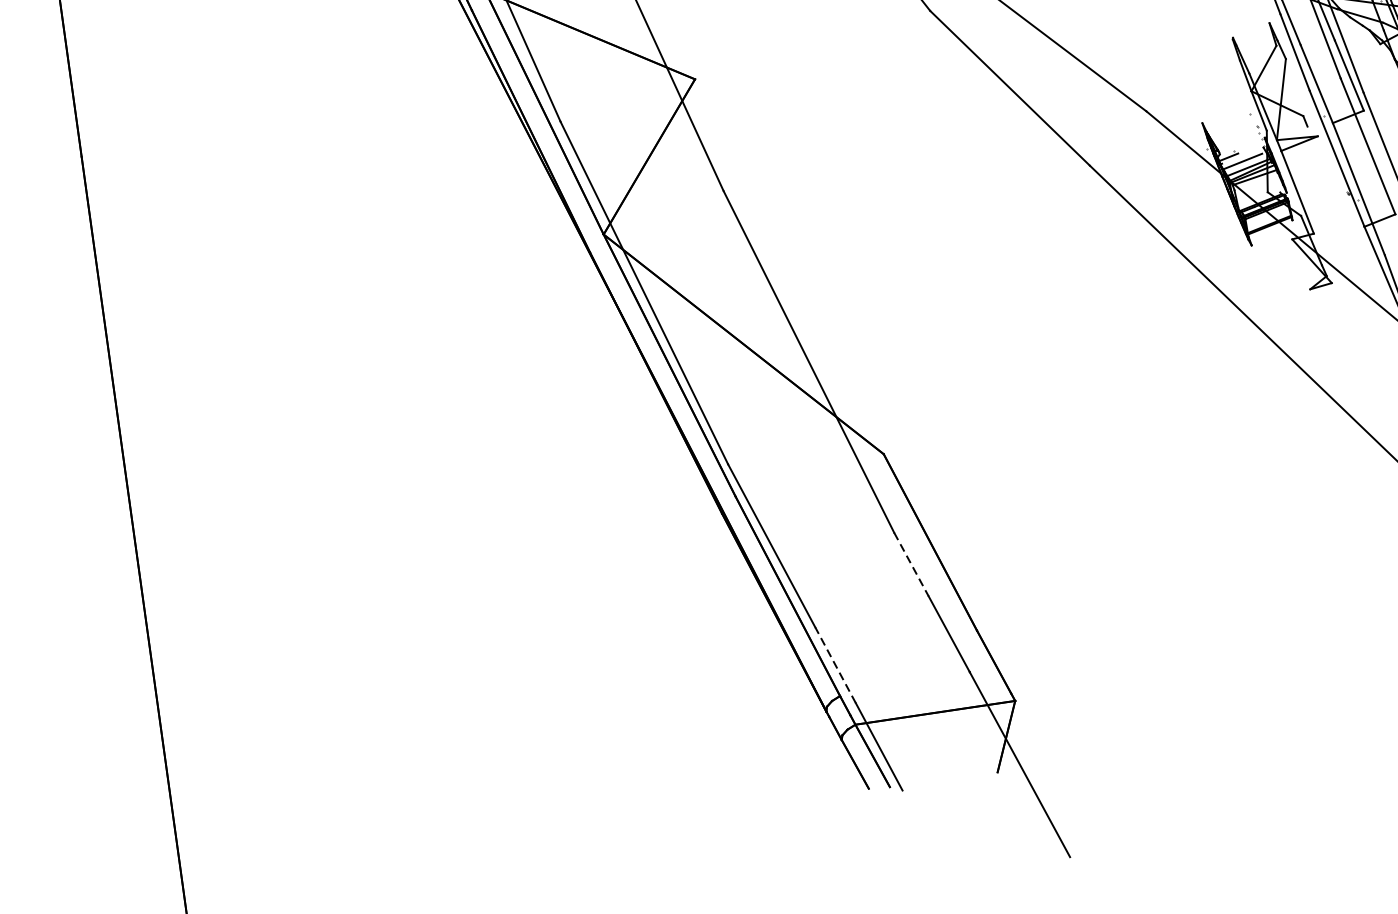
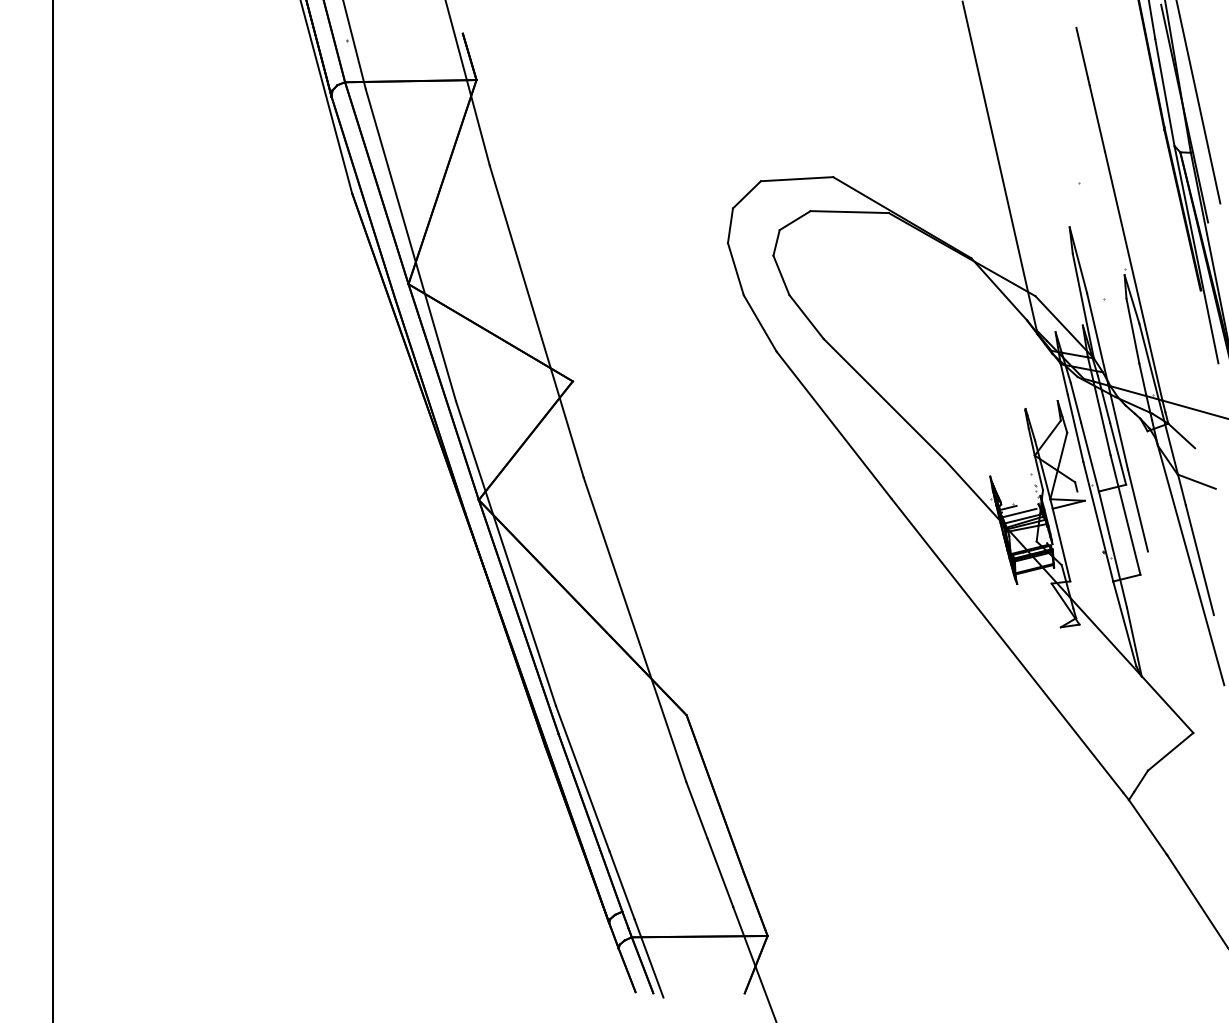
line: (912, 564) -> (697, 810), dashed -> solid
line: (834, 664) -> (621, 884), dashed -> solid

